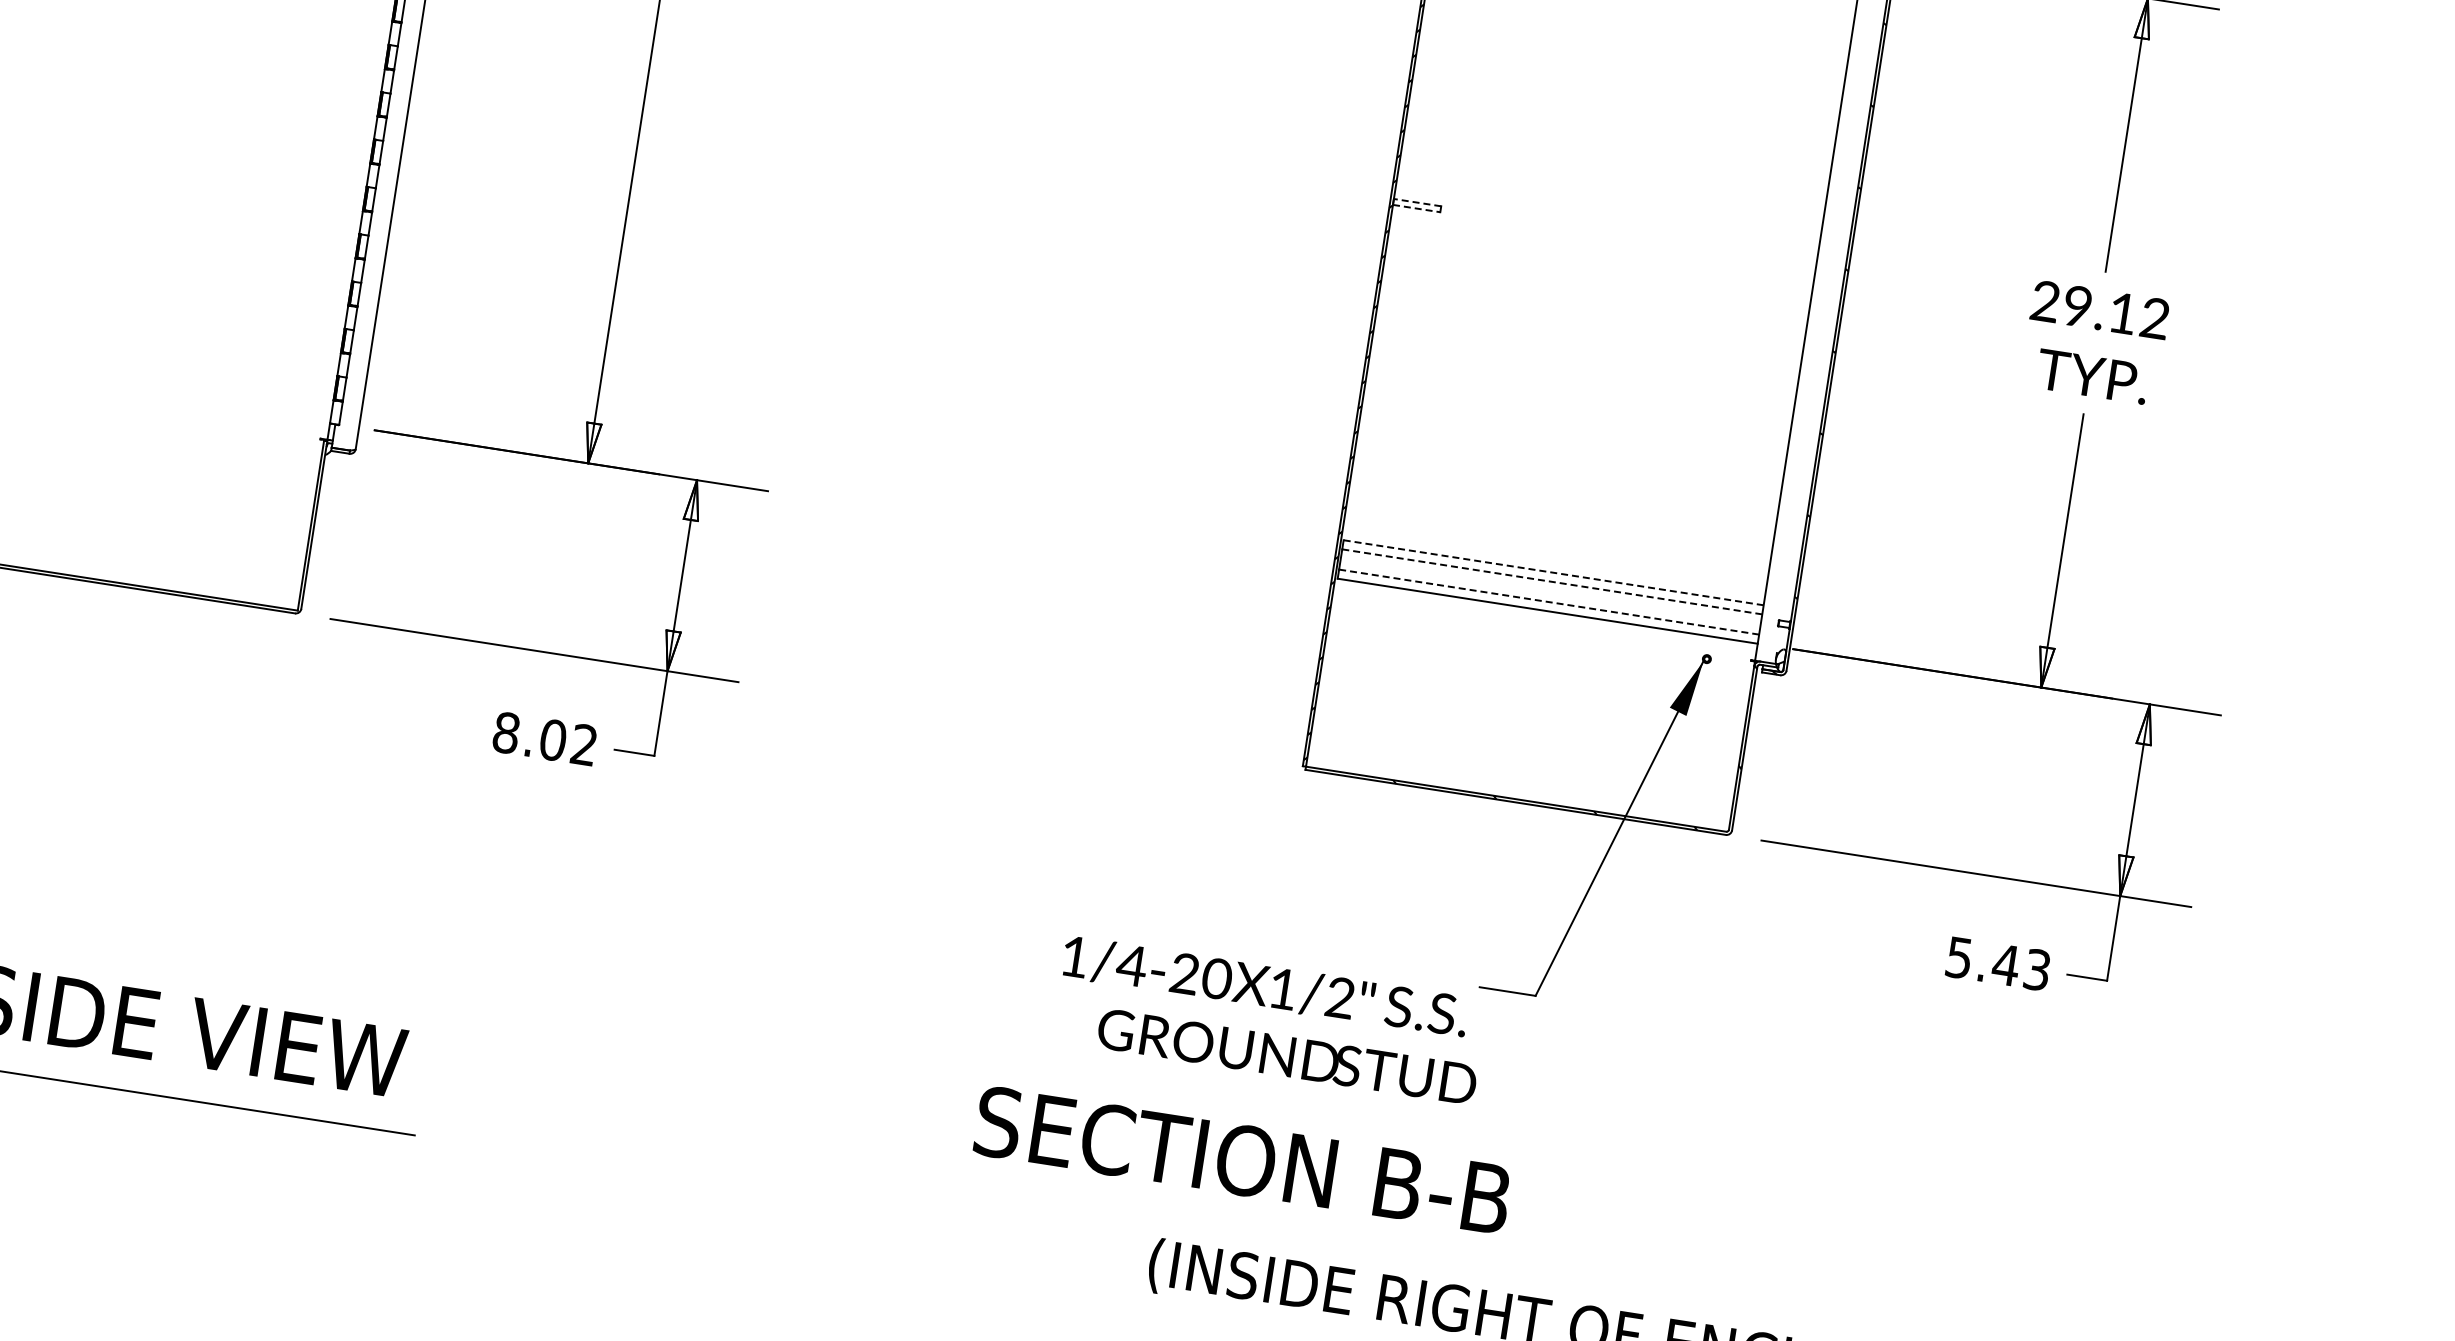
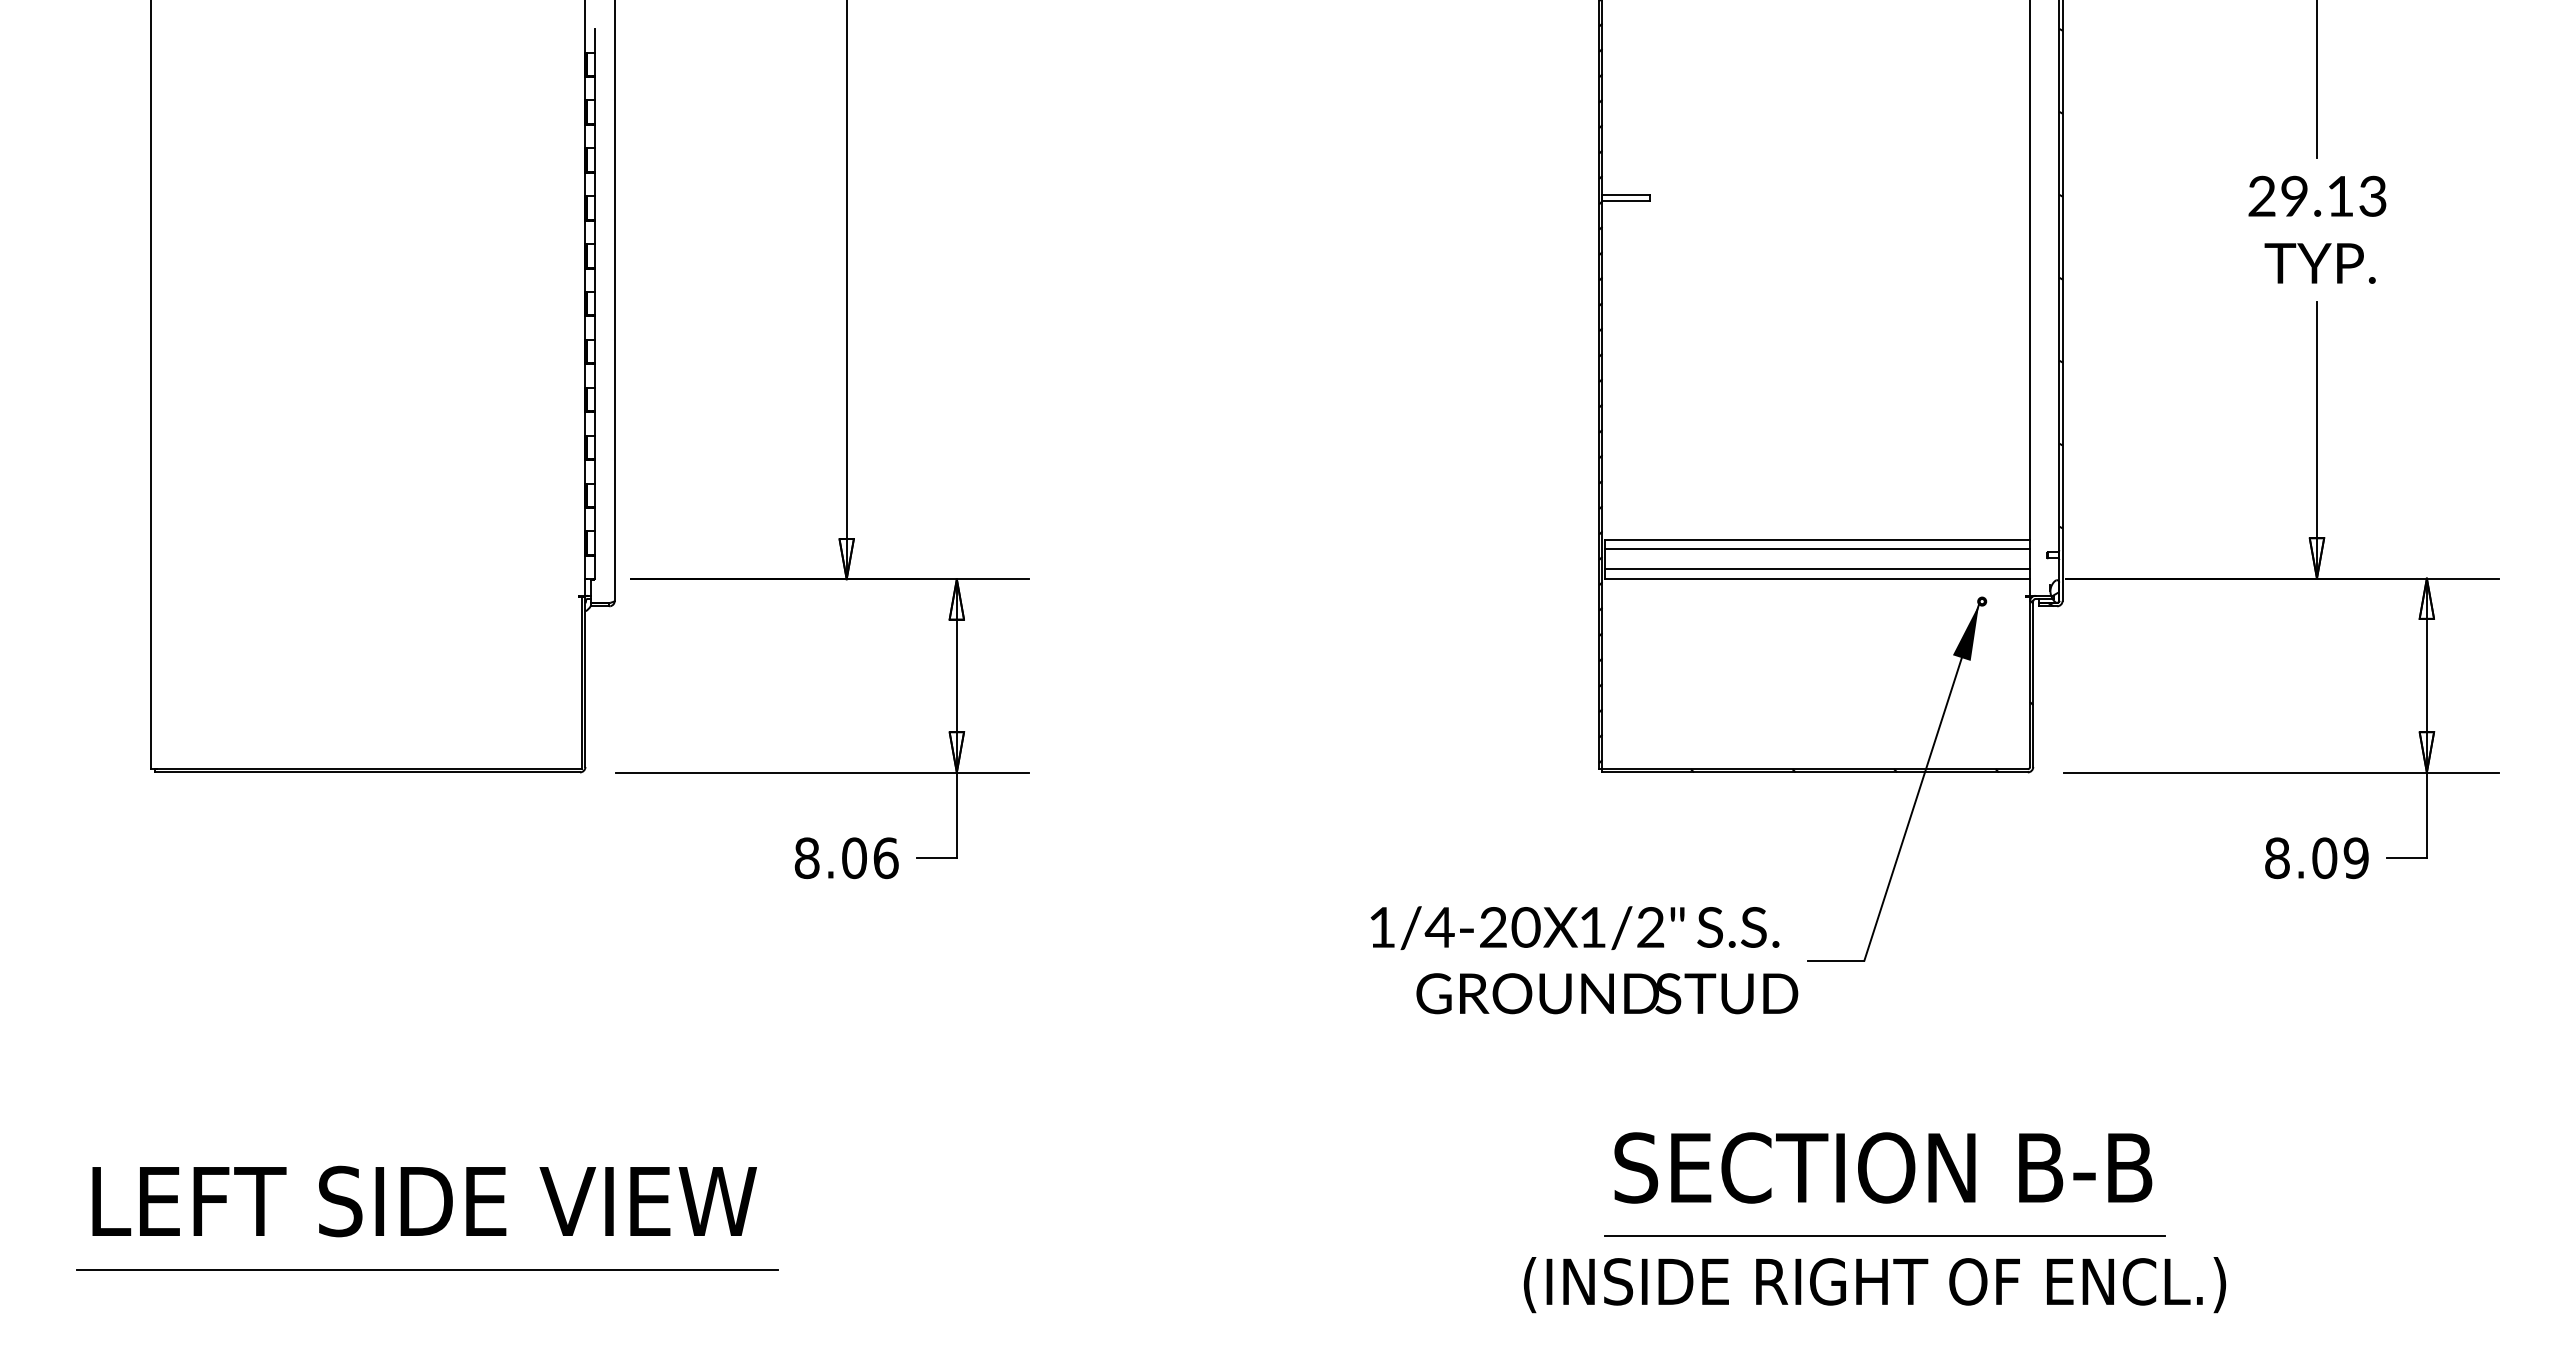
line: (1417, 202) -> (1626, 194), dashed -> solid
line: (1416, 208) -> (1626, 200), dashed -> solid
text: (2154, 318) -> (2372, 196), 29.12 -> 29.13
line: (1553, 572) -> (1817, 539), dashed -> solid
line: (1552, 581) -> (1817, 548), dashed -> solid
line: (1549, 602) -> (1817, 569), dashed -> solid
text: (583, 745) -> (885, 858), 8.02 -> 8.06
text: (1997, 964) -> (2316, 858), 5.43 -> 8.09
text: (1269, 1020) -> (1584, 960), moved
text: (1243, 1159) -> (1883, 1167), moved
line: (1514, 1271) -> (1885, 1236), added

